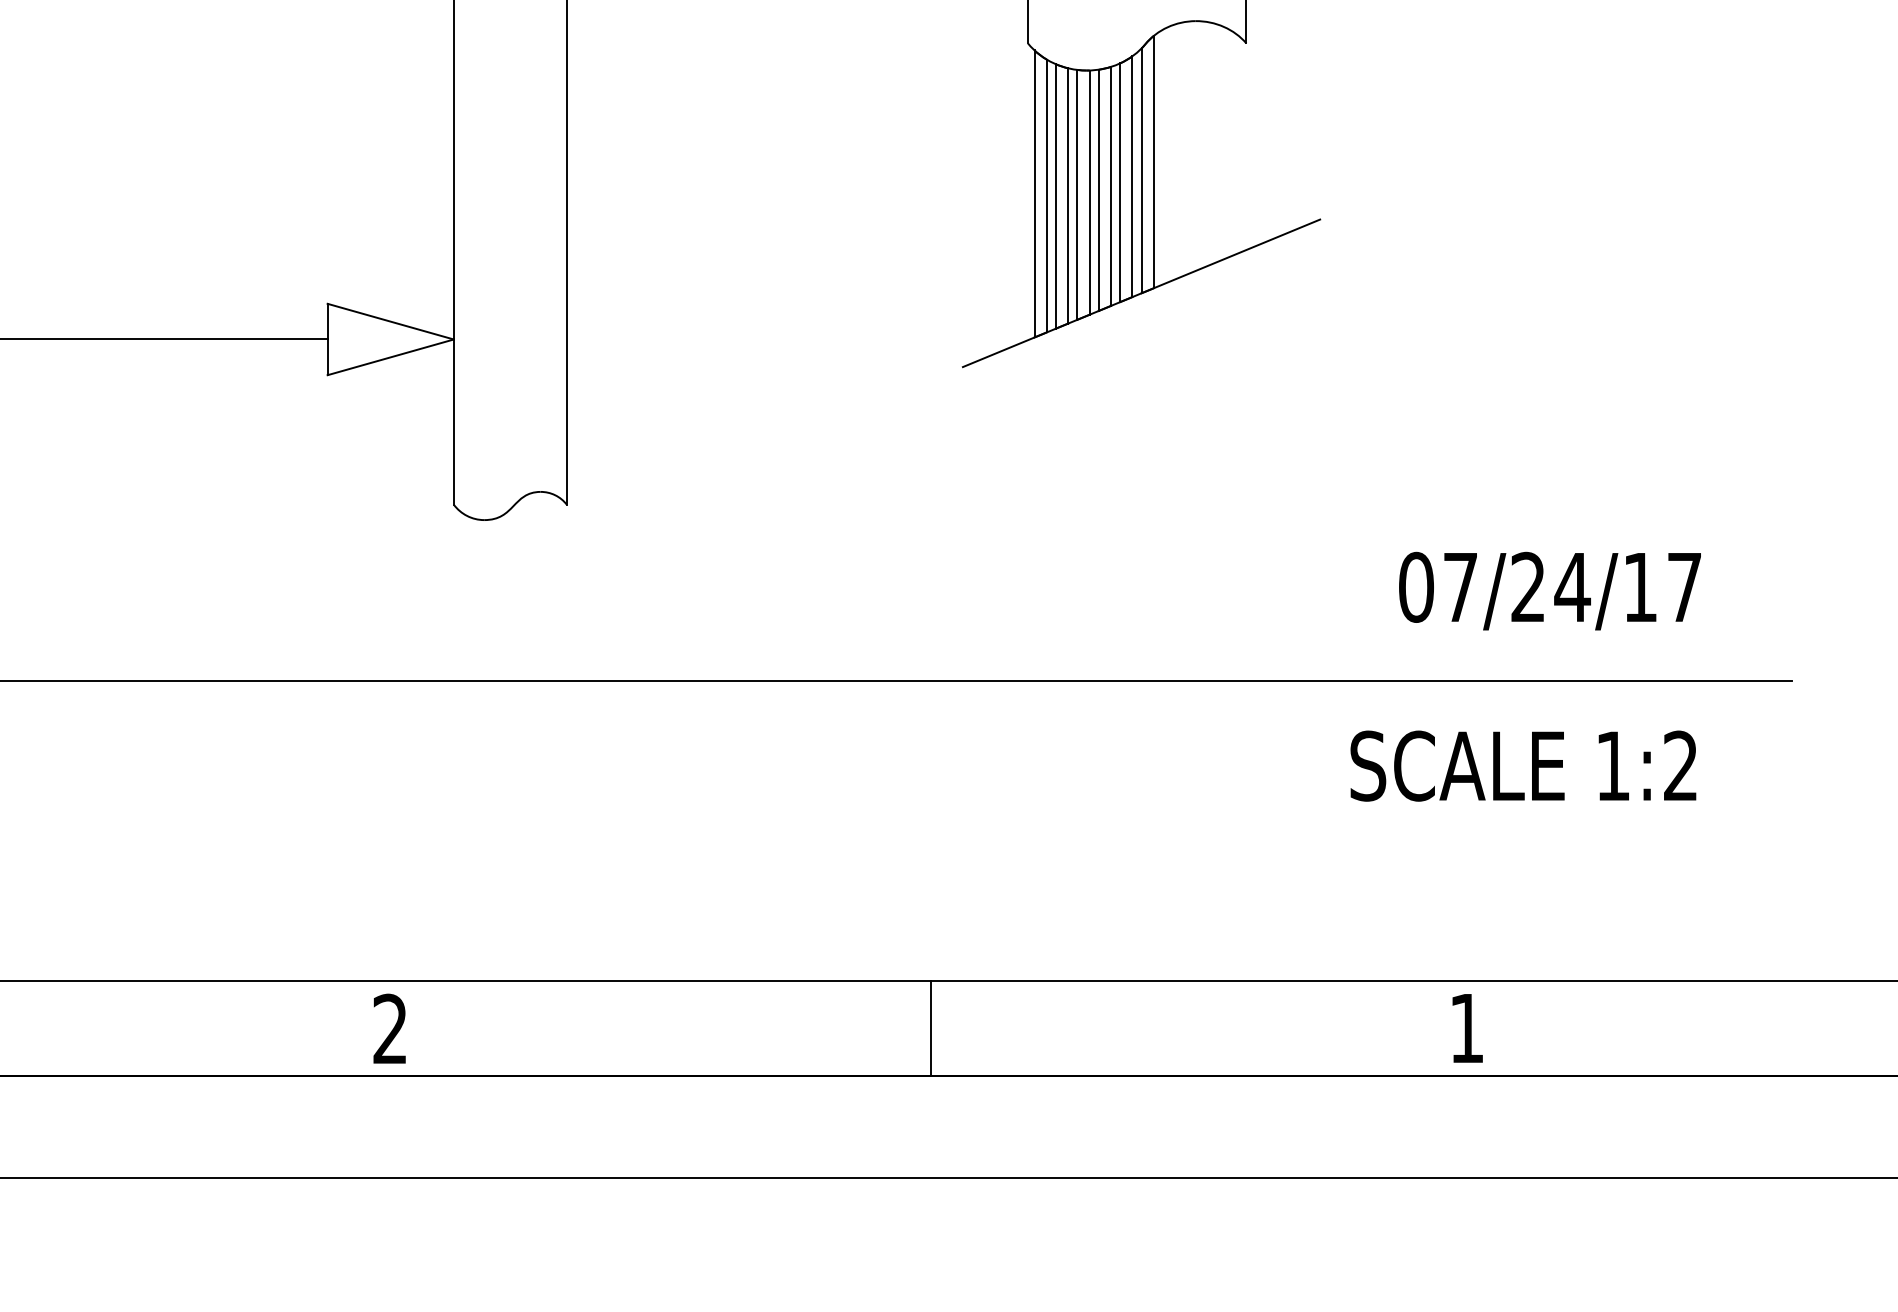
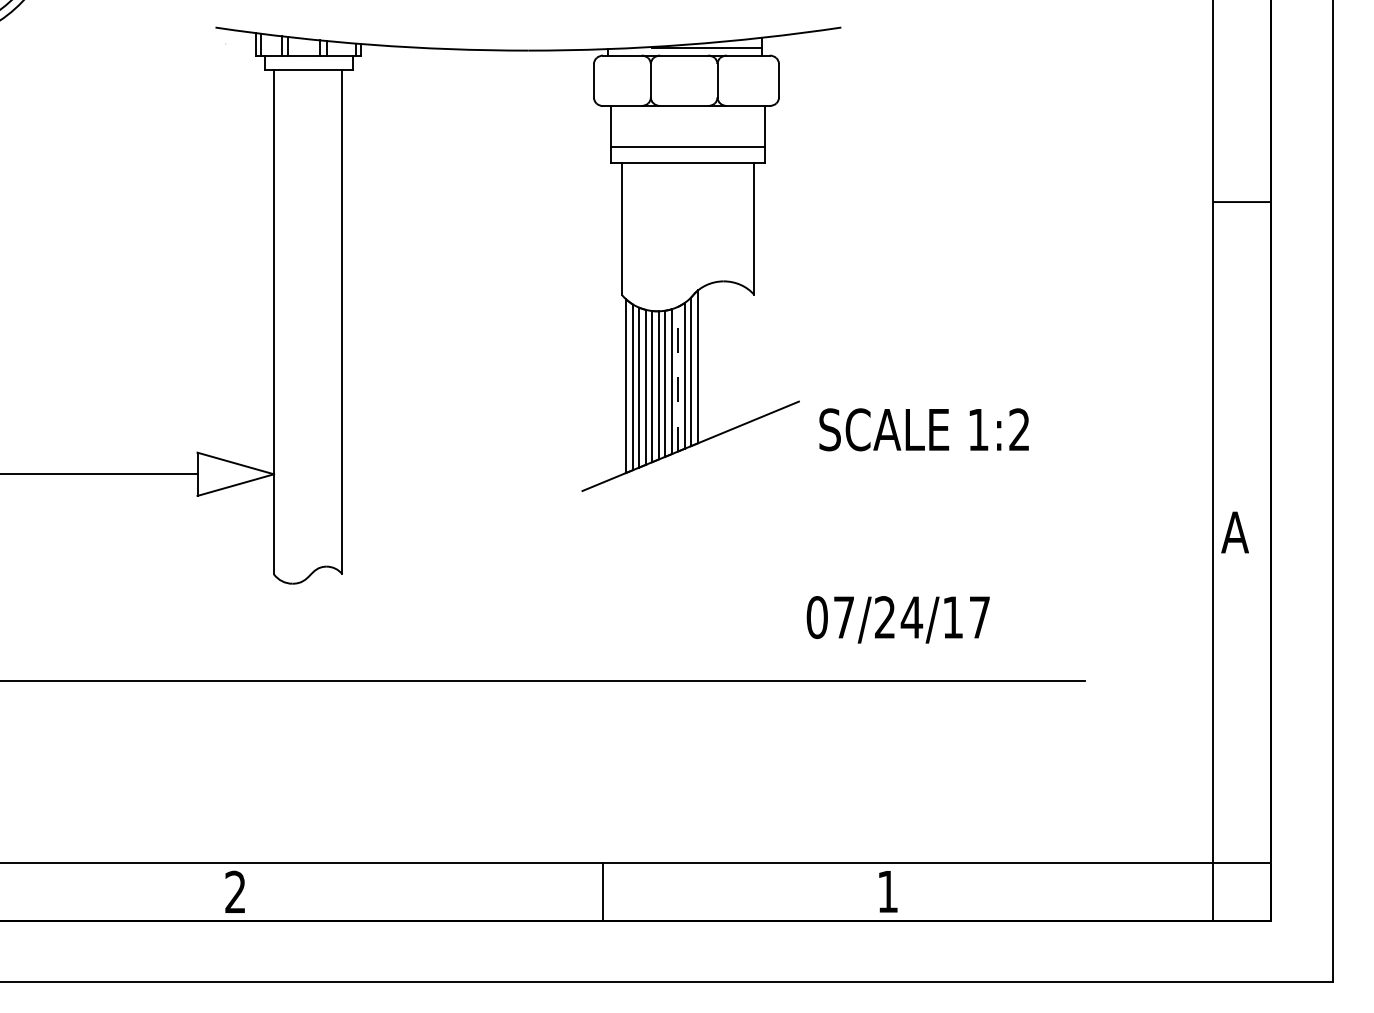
line: (1119, 181) -> (677, 378), solid -> dashed
text: (1548, 590) -> (897, 619), moved
text: (1522, 765) -> (923, 429), moved
line: (931, 1027) -> (603, 891), moved

